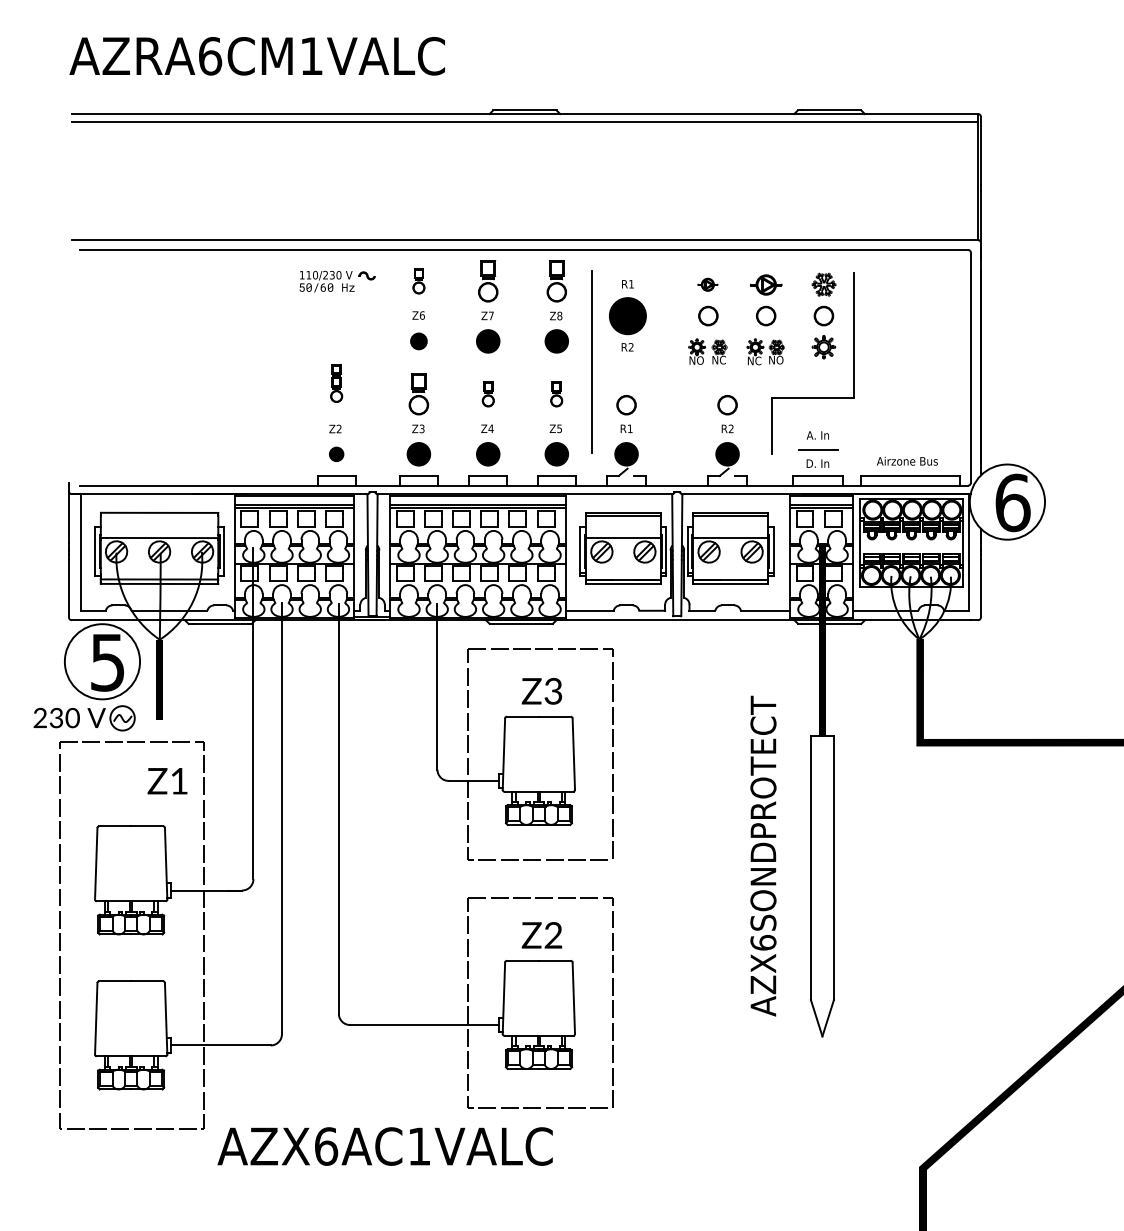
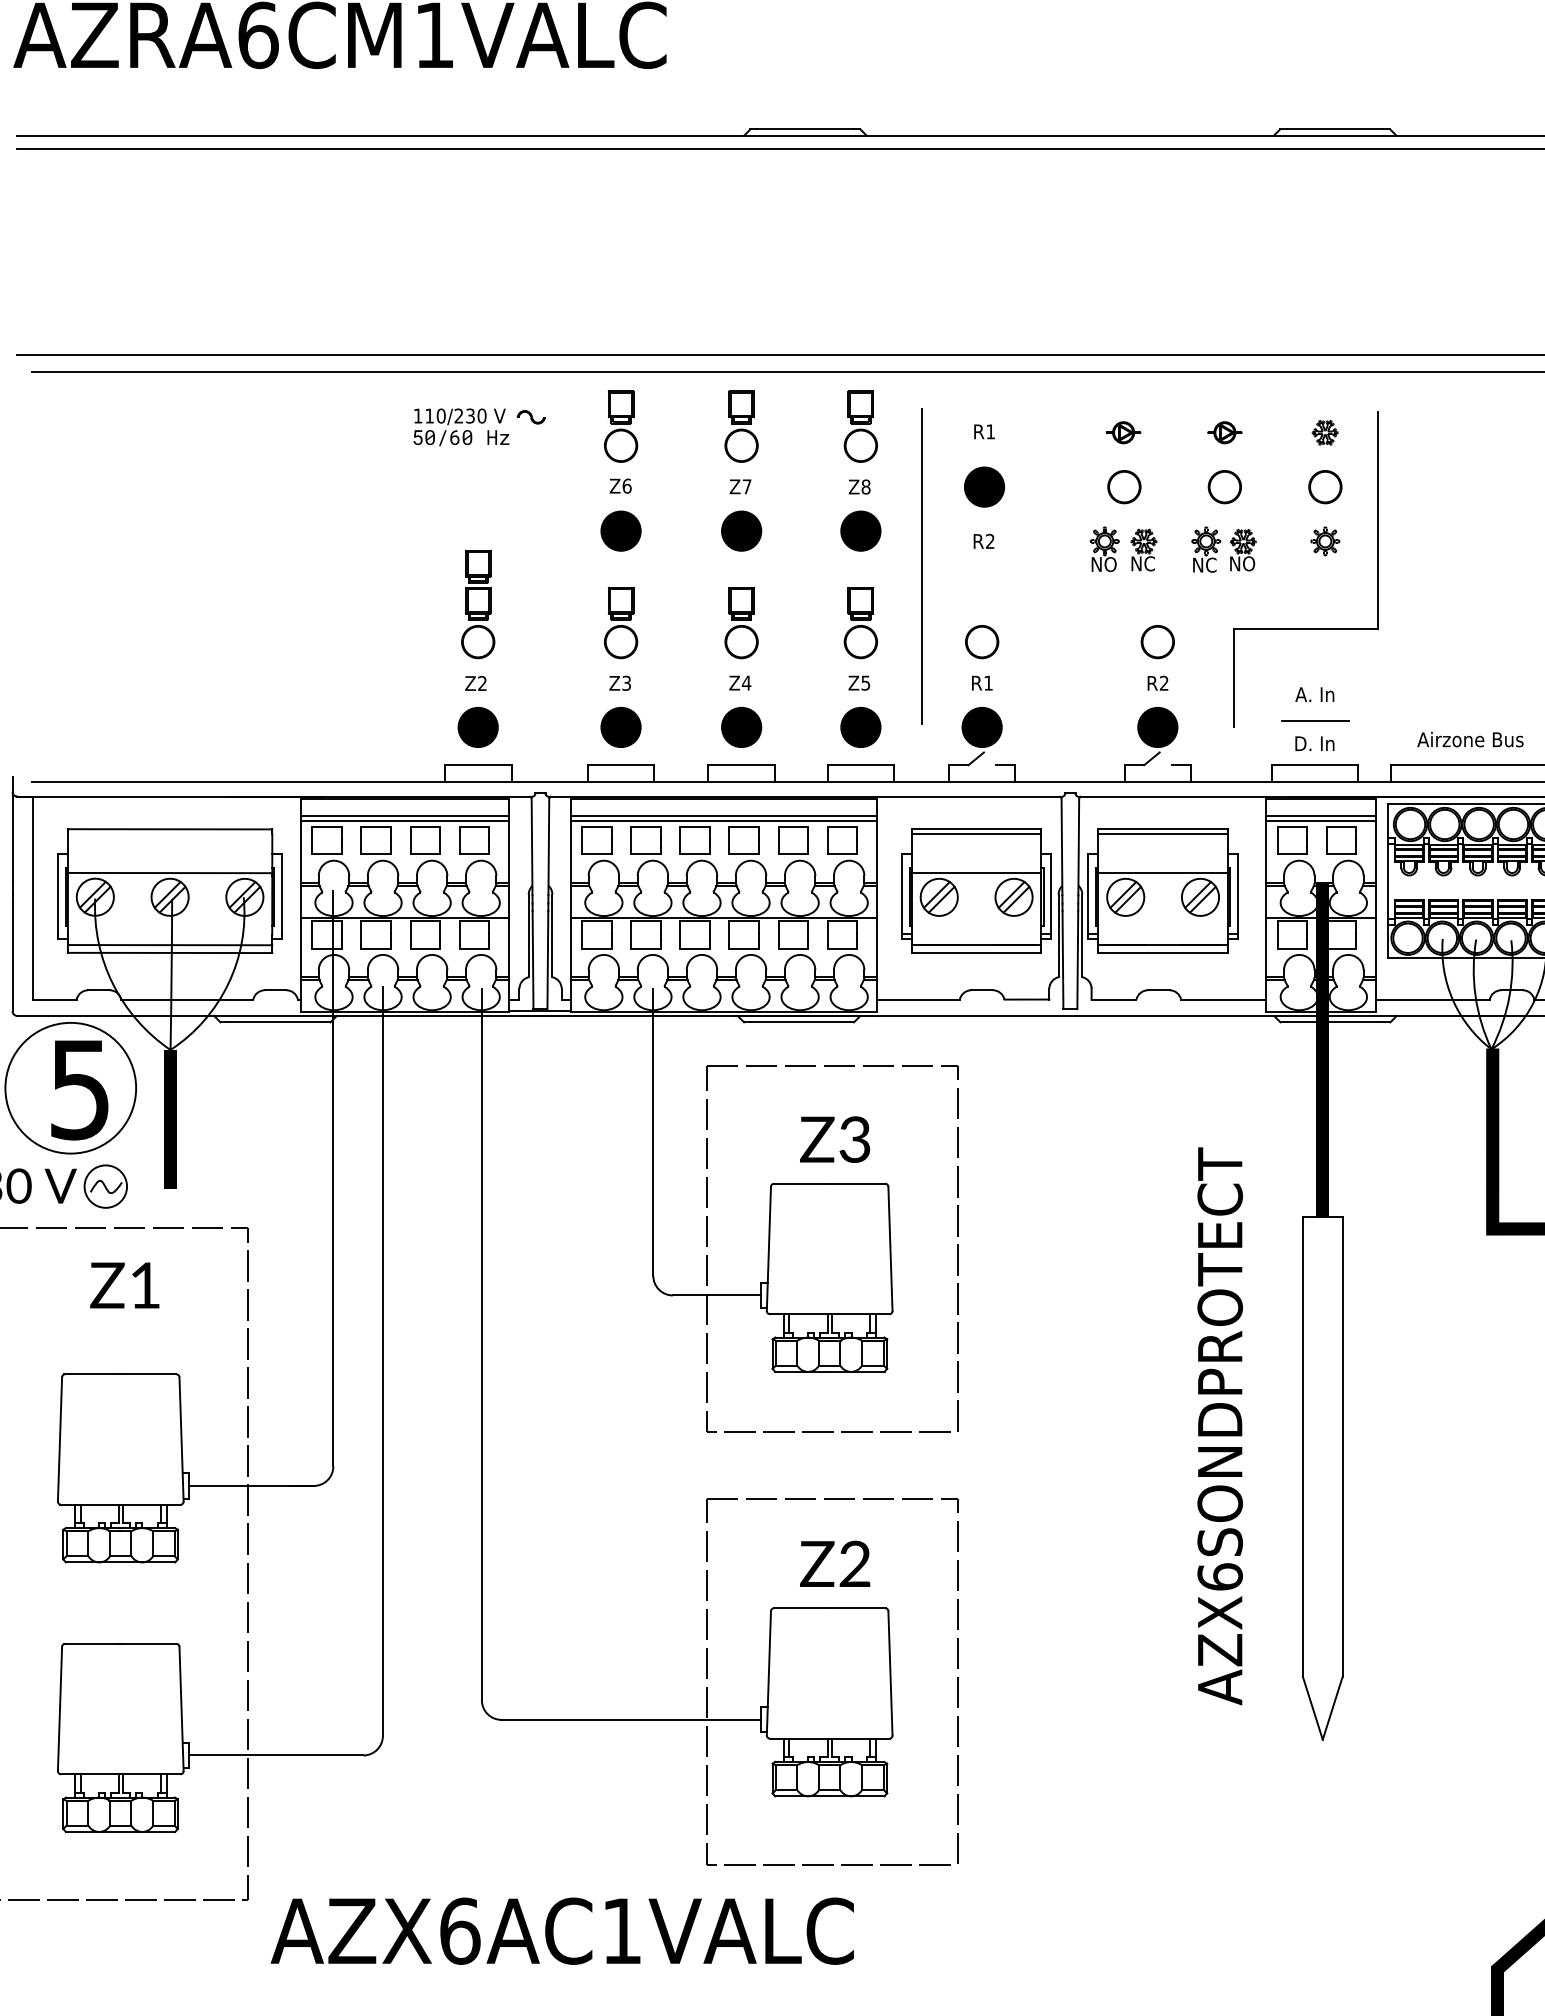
part: (418, 281) -> (620, 426), size x1.67
part: (765, 284) -> (1223, 432), size x0.62
part: (823, 284) -> (1324, 432), size x0.62
part: (627, 315) -> (983, 486), size x0.62
part: (418, 341) -> (620, 531), size x1.43
part: (823, 347) -> (1324, 541), size x0.71
part: (336, 383) -> (477, 604), size x1.67
part: (488, 394) -> (742, 623), size x1.67
part: (556, 394) -> (860, 623), size x1.67
part: (336, 454) -> (477, 727), size x1.67
text: (167, 781) -> (124, 1285), moved

